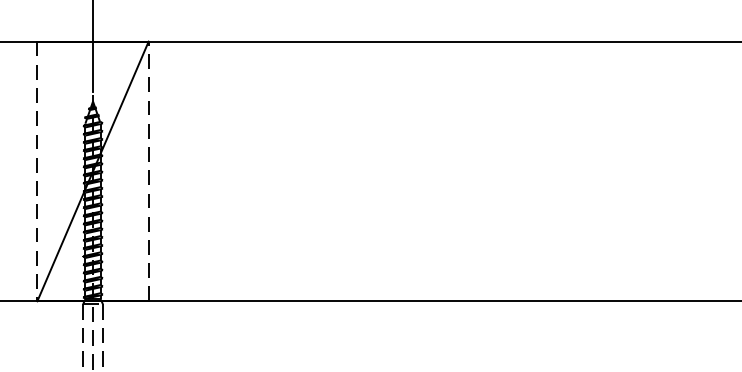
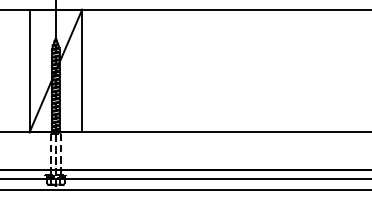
line: (149, 170) -> (82, 70), dashed -> solid
line: (37, 172) -> (29, 71), dashed -> solid

